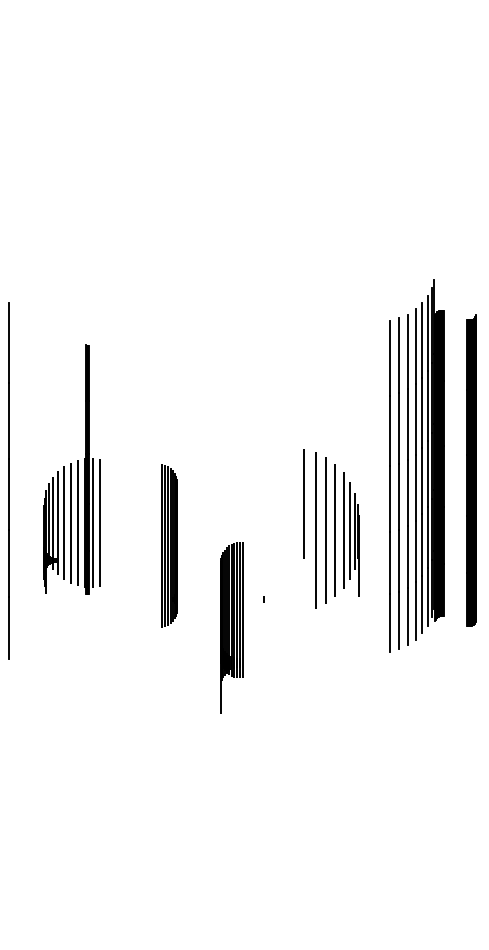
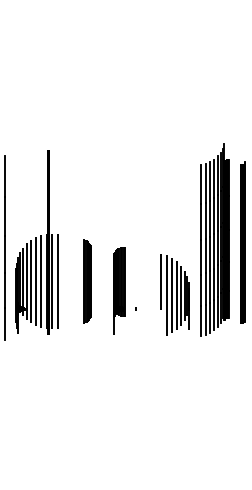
part: (70, 470) -> (36, 242), size x1.43
part: (330, 528) -> (174, 294), moved
part: (231, 627) -> (119, 290), moved

